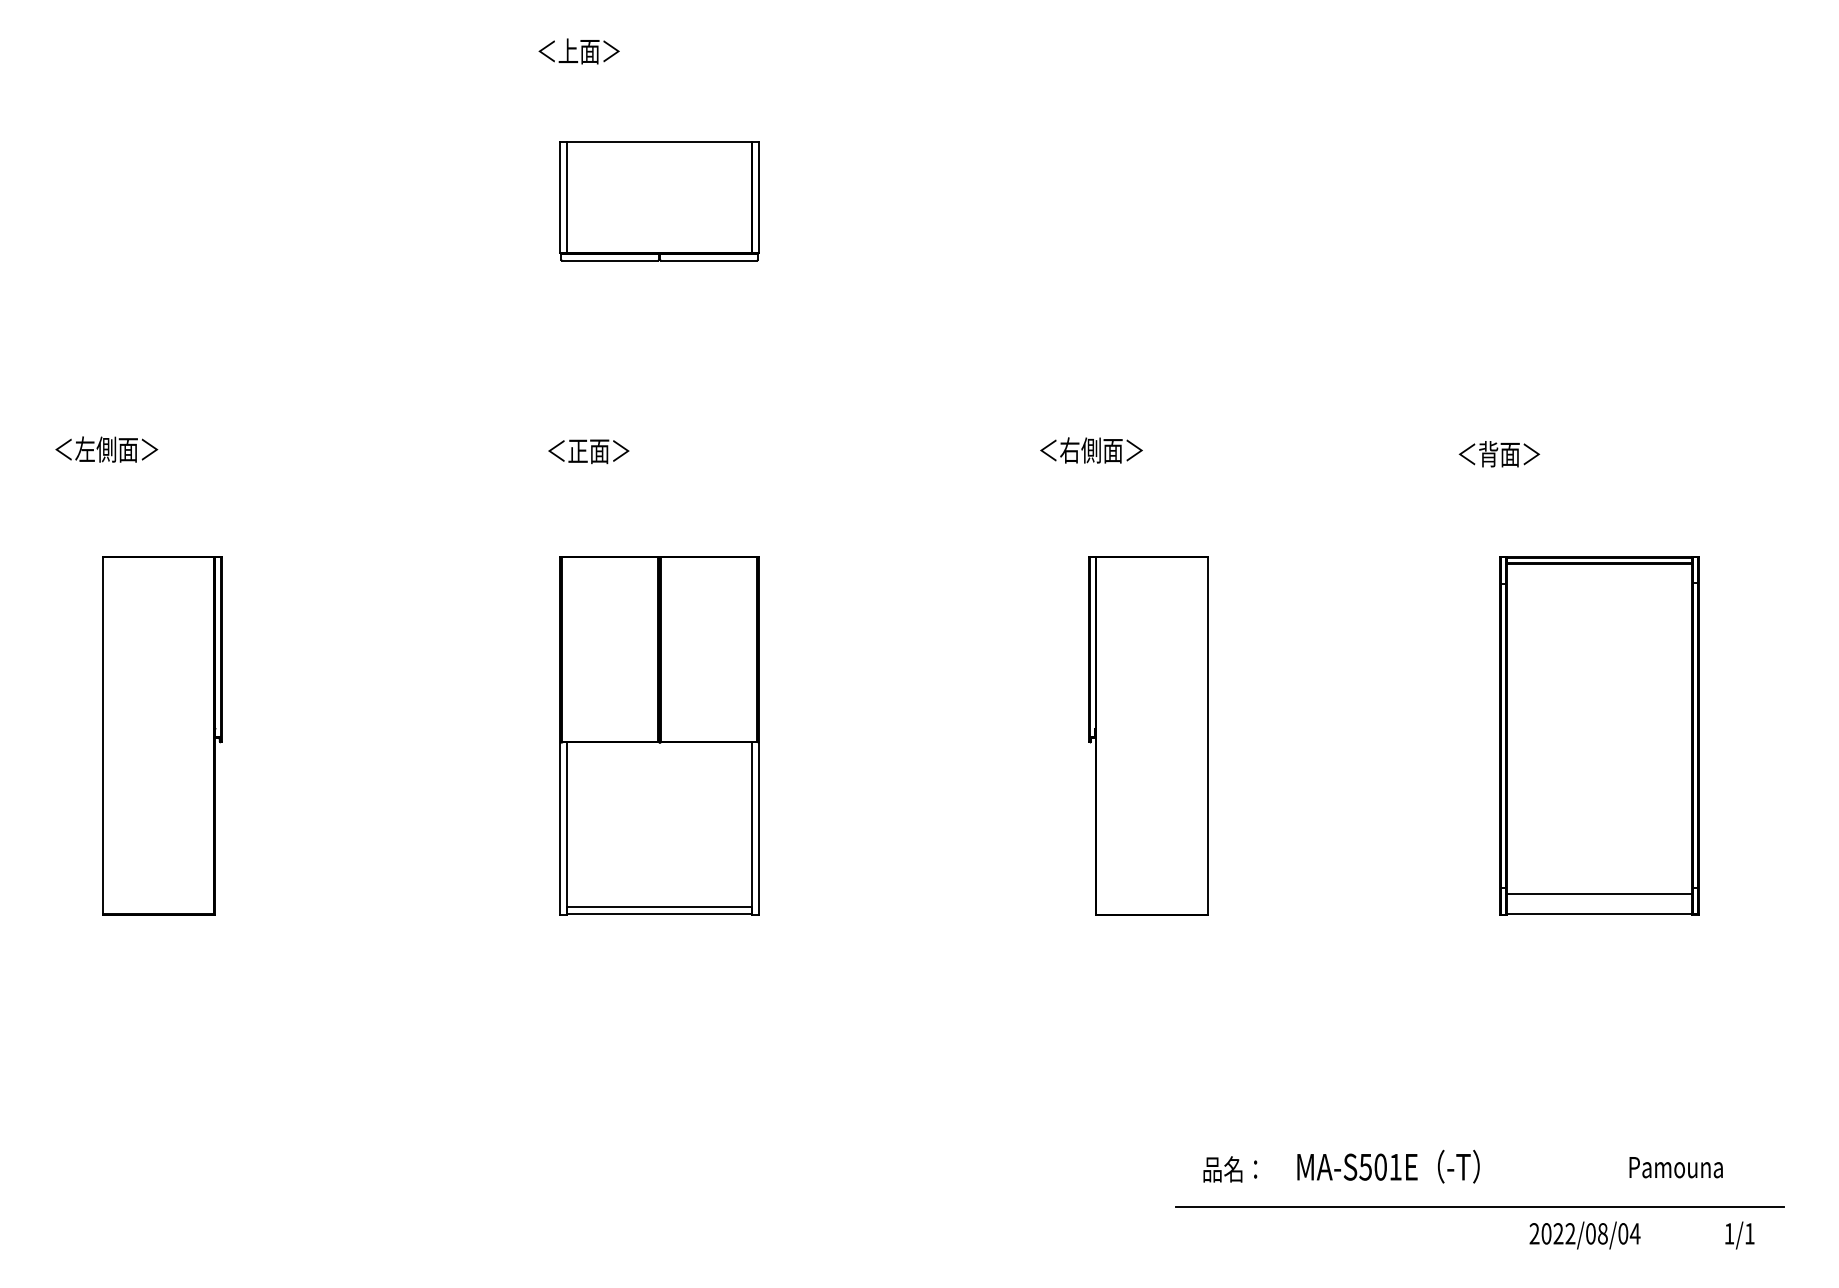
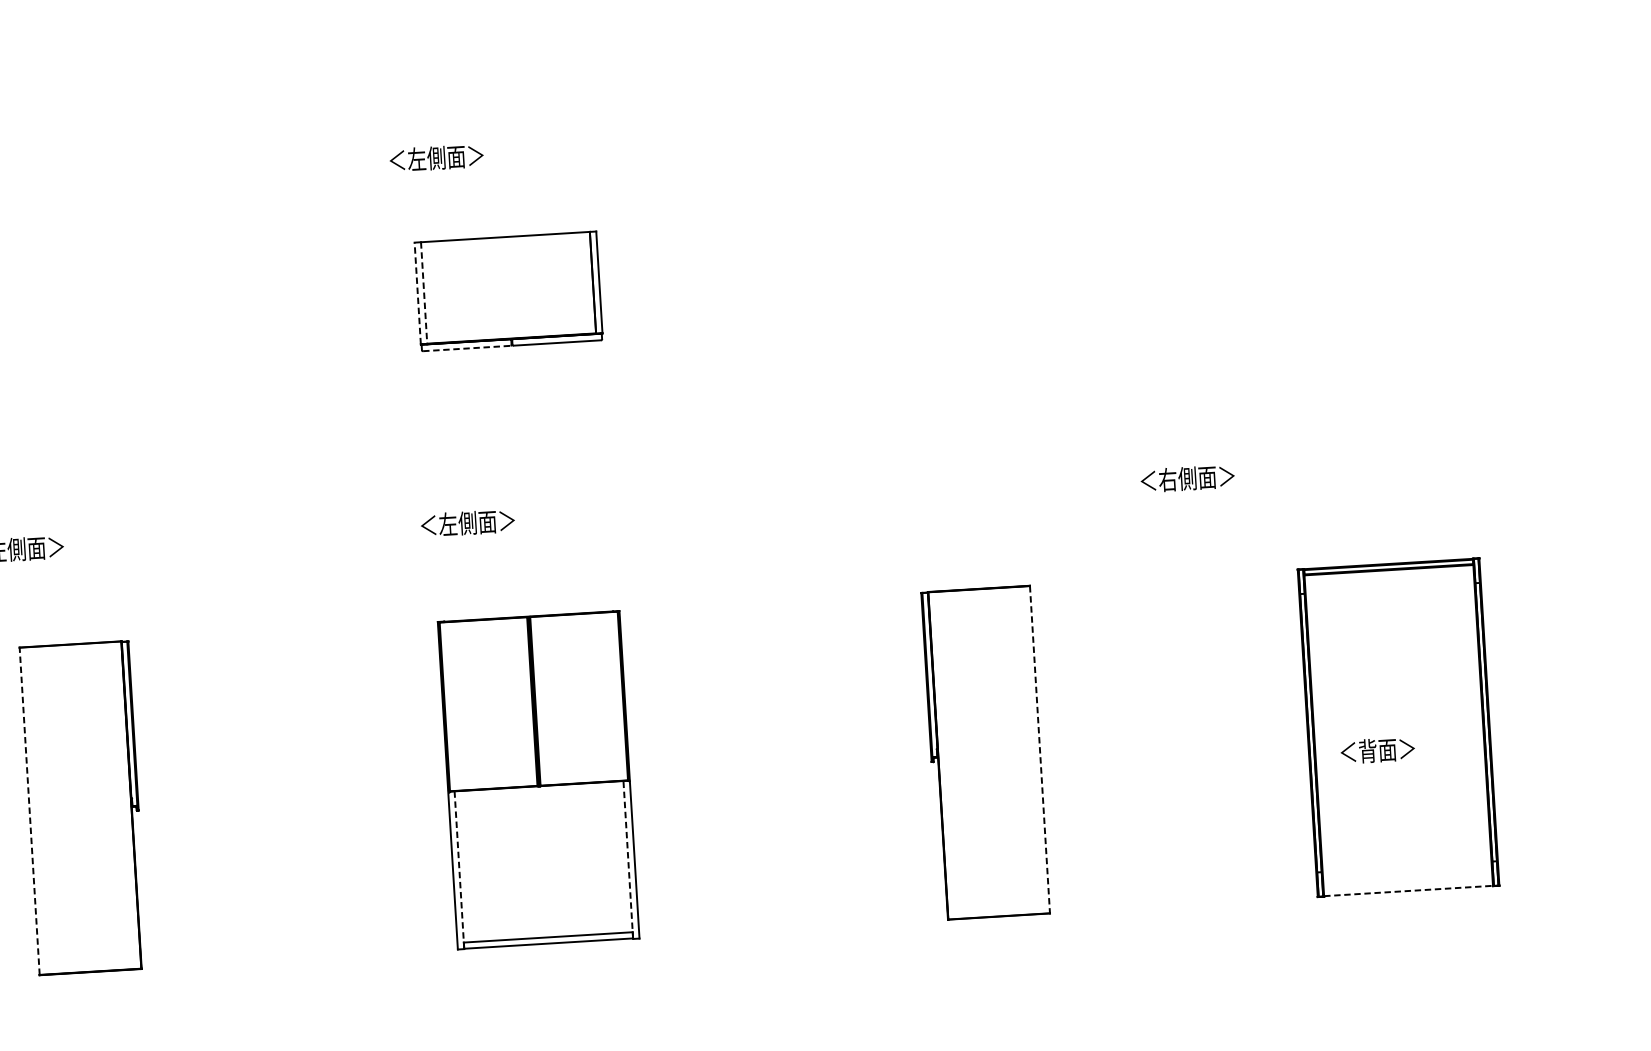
text: (599, 51) -> (445, 157), ＜上面＞ -> ＜左側面＞
line: (560, 197) -> (417, 293), solid -> dashed
line: (567, 197) -> (424, 293), solid -> dashed
line: (610, 260) -> (467, 348), solid -> dashed
text: (609, 450) -> (476, 522), ＜正面＞ -> ＜左側面＞
text: (1091, 450) -> (1187, 478), moved
text: (1499, 454) -> (1377, 750), moved
line: (103, 735) -> (29, 811), solid -> dashed
line: (1207, 735) -> (1039, 749), solid -> dashed
line: (567, 828) -> (459, 870), solid -> dashed
line: (751, 828) -> (627, 860), solid -> dashed
line: (1599, 894) -> (1407, 872), removed
line: (1600, 914) -> (1409, 891), solid -> dashed

